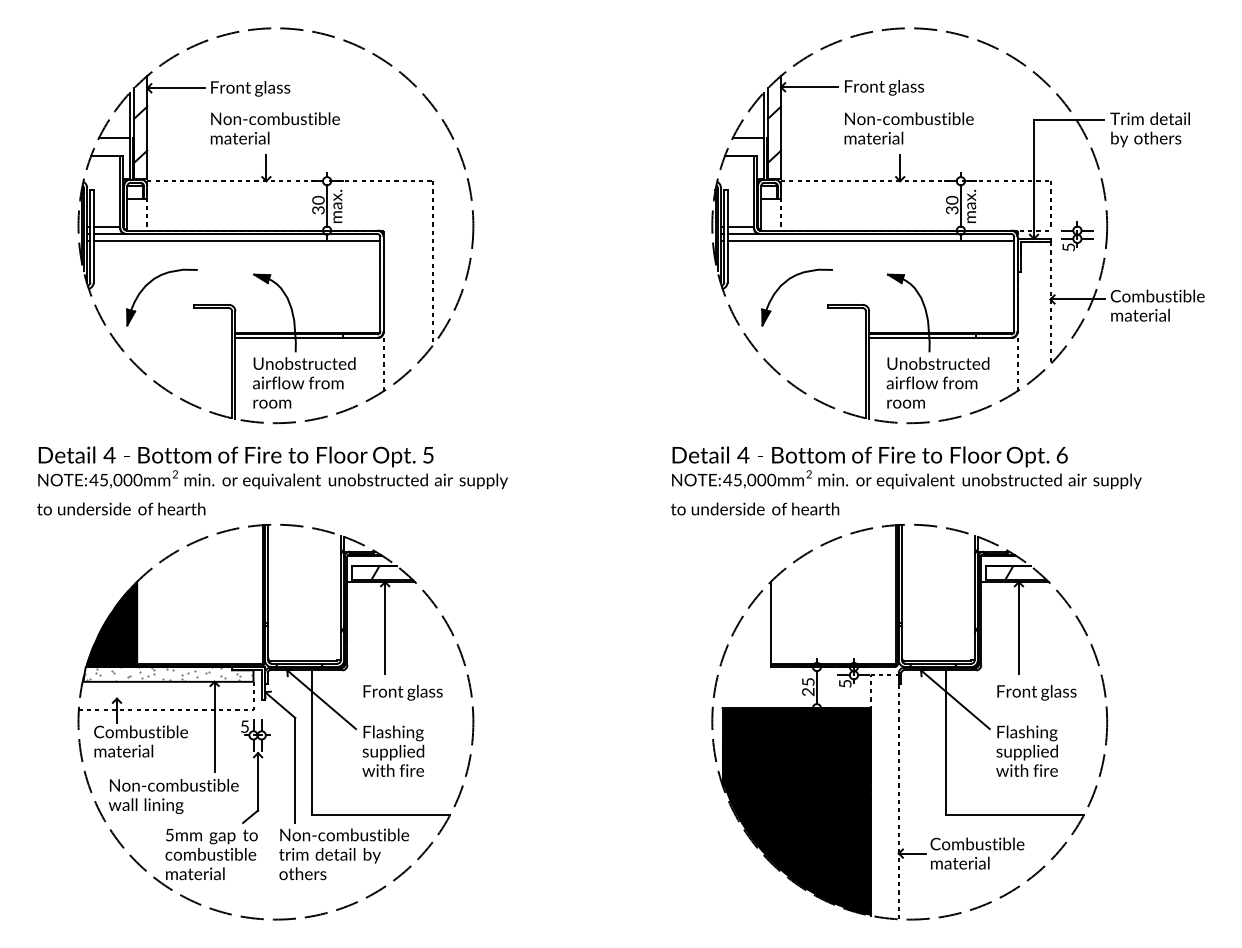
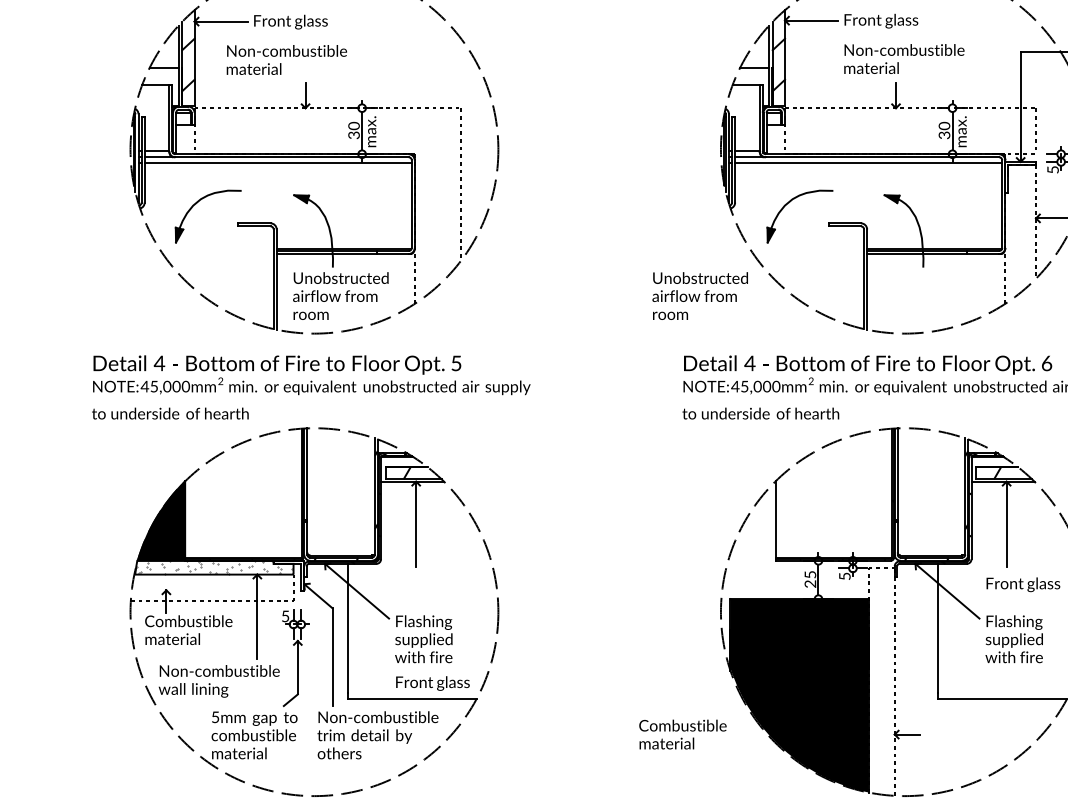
text: (274, 128) -> (286, 60), moved
text: (937, 382) -> (699, 295), moved
text: (402, 692) -> (432, 683), moved
text: (977, 853) -> (682, 734), moved

